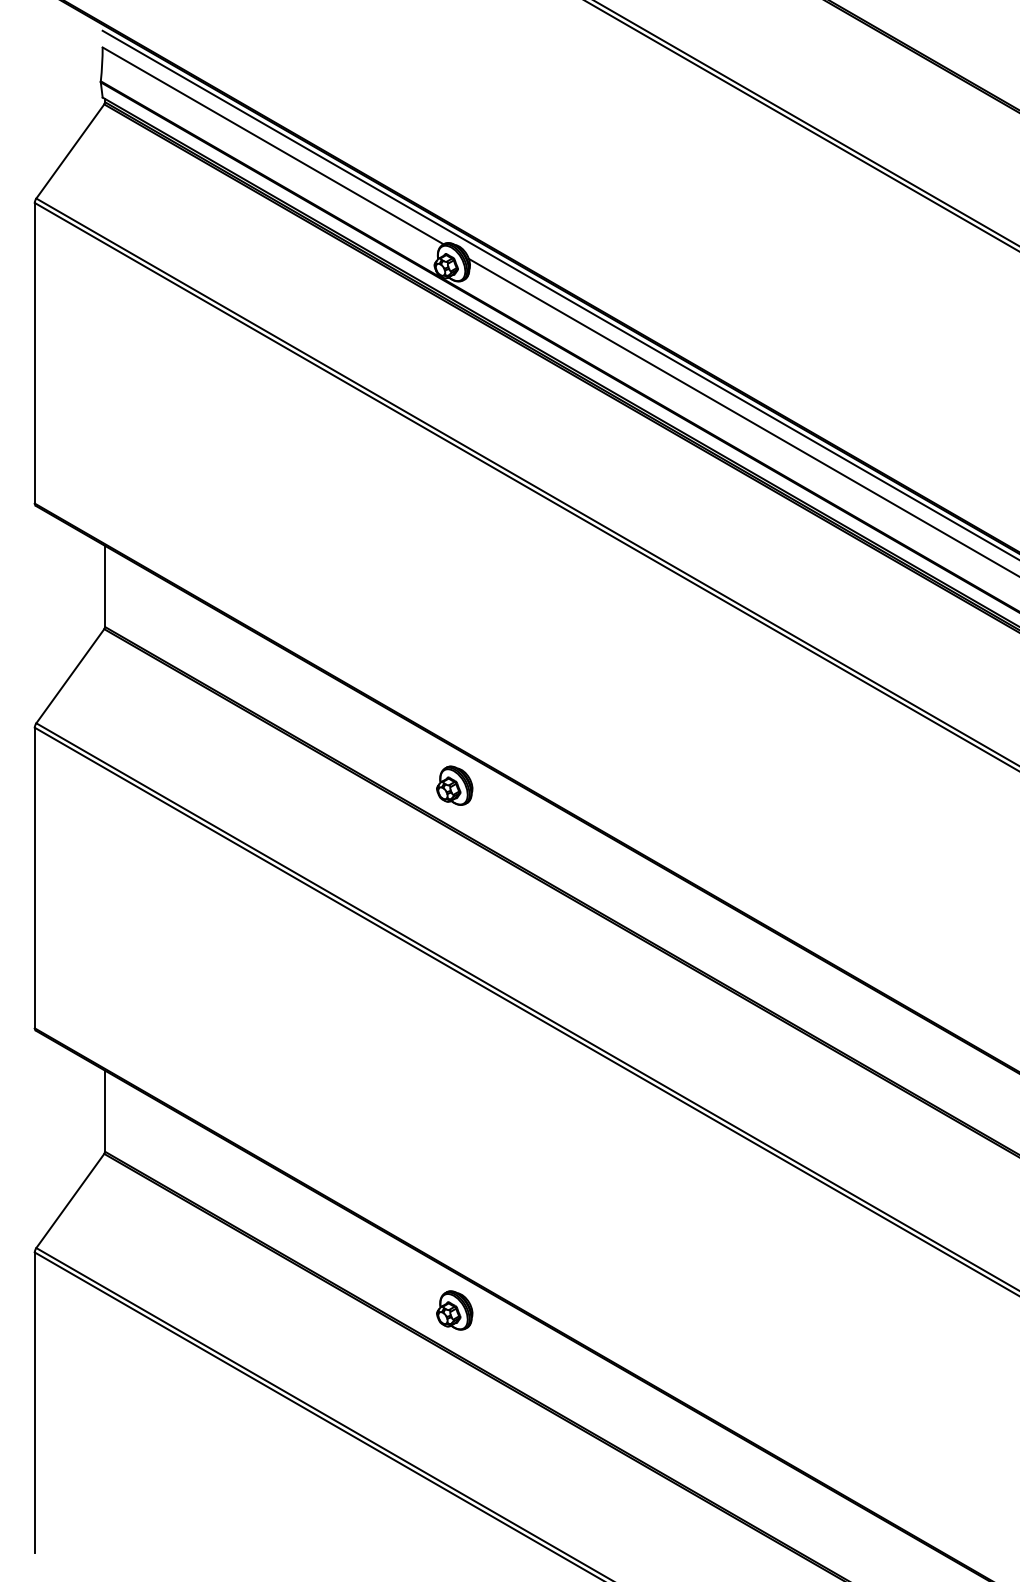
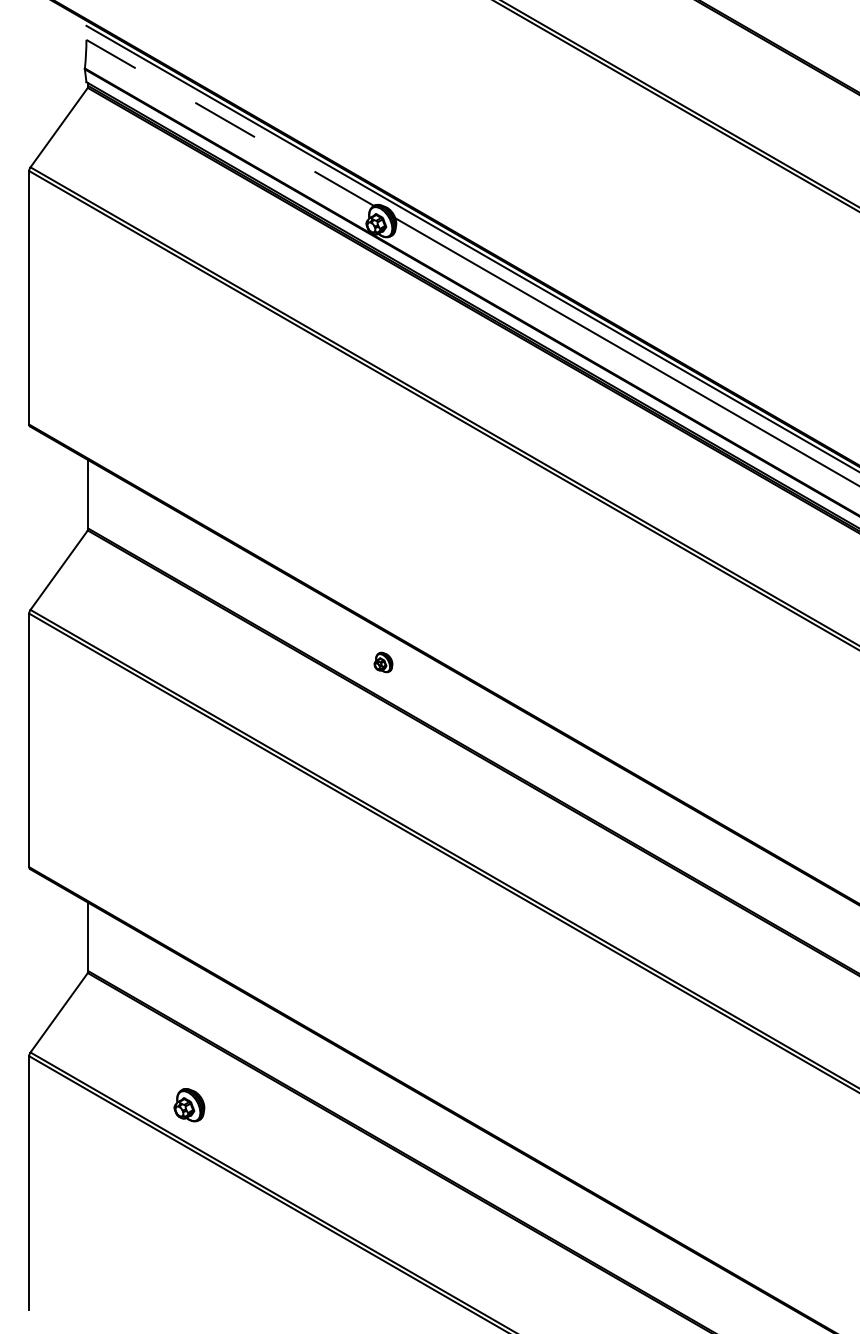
line: (273, 145) -> (230, 122), solid -> dashed
part: (454, 785) -> (383, 662), size x0.6
part: (454, 1310) -> (189, 1105), moved

